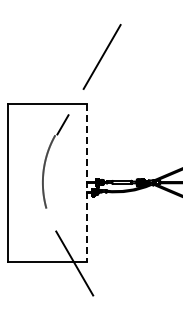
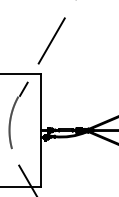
line: (87, 182) -> (41, 130), dashed -> solid

